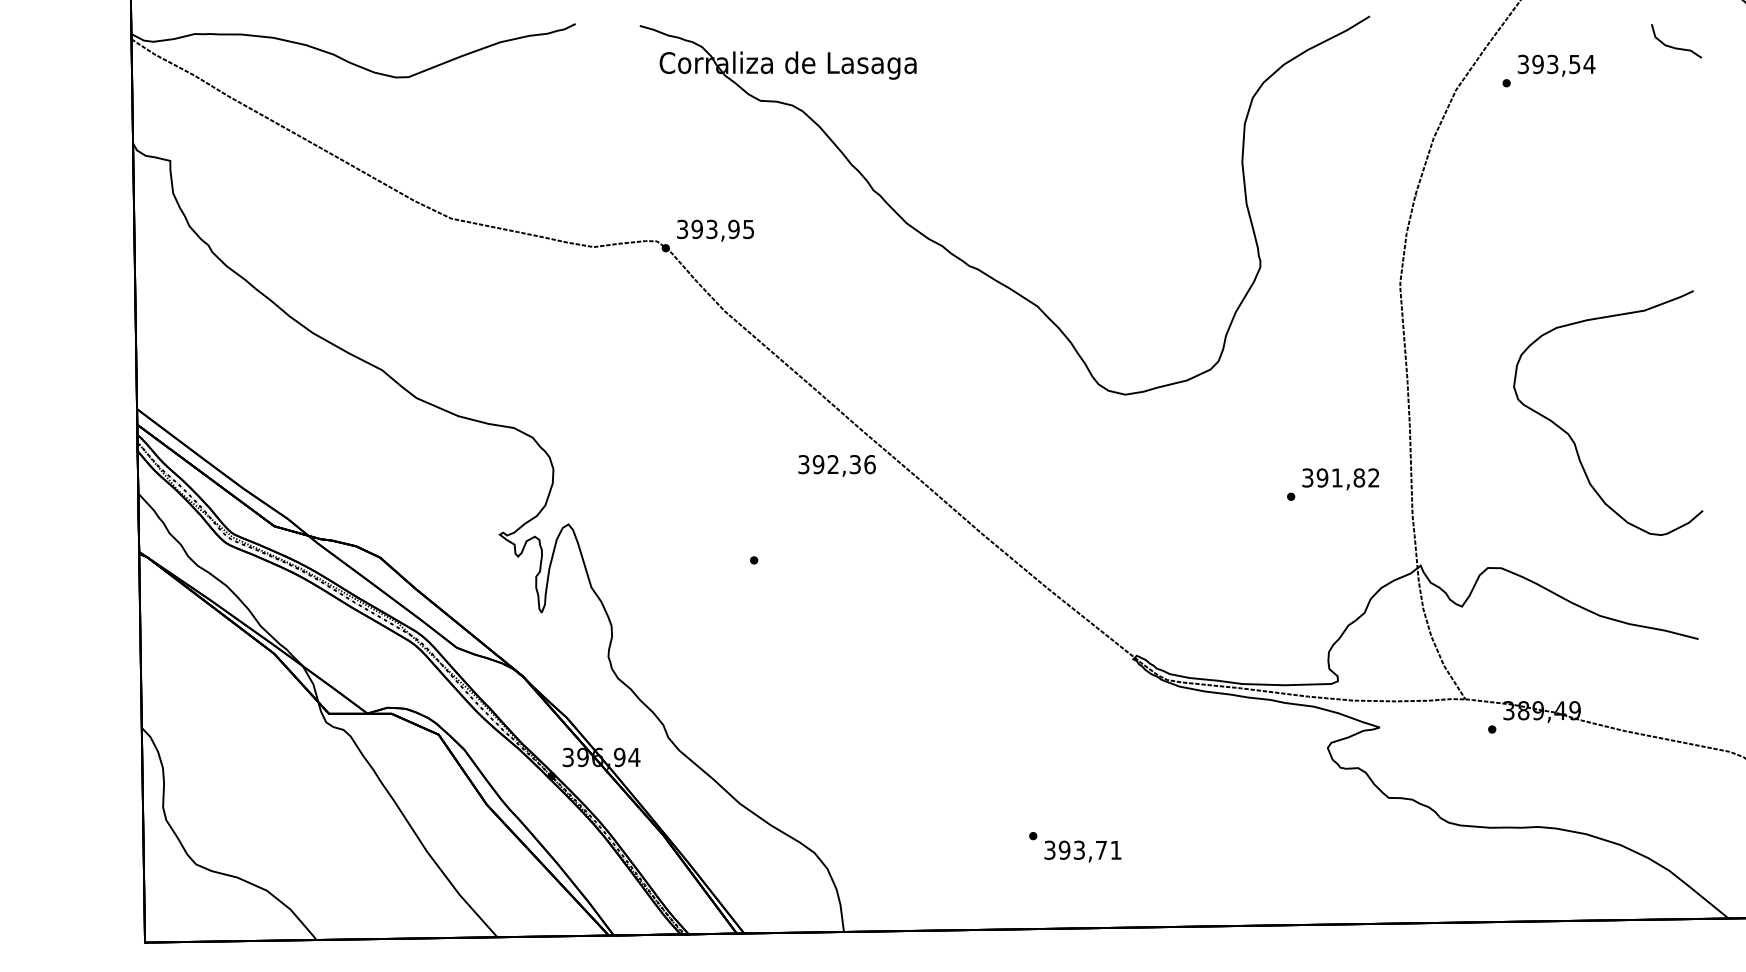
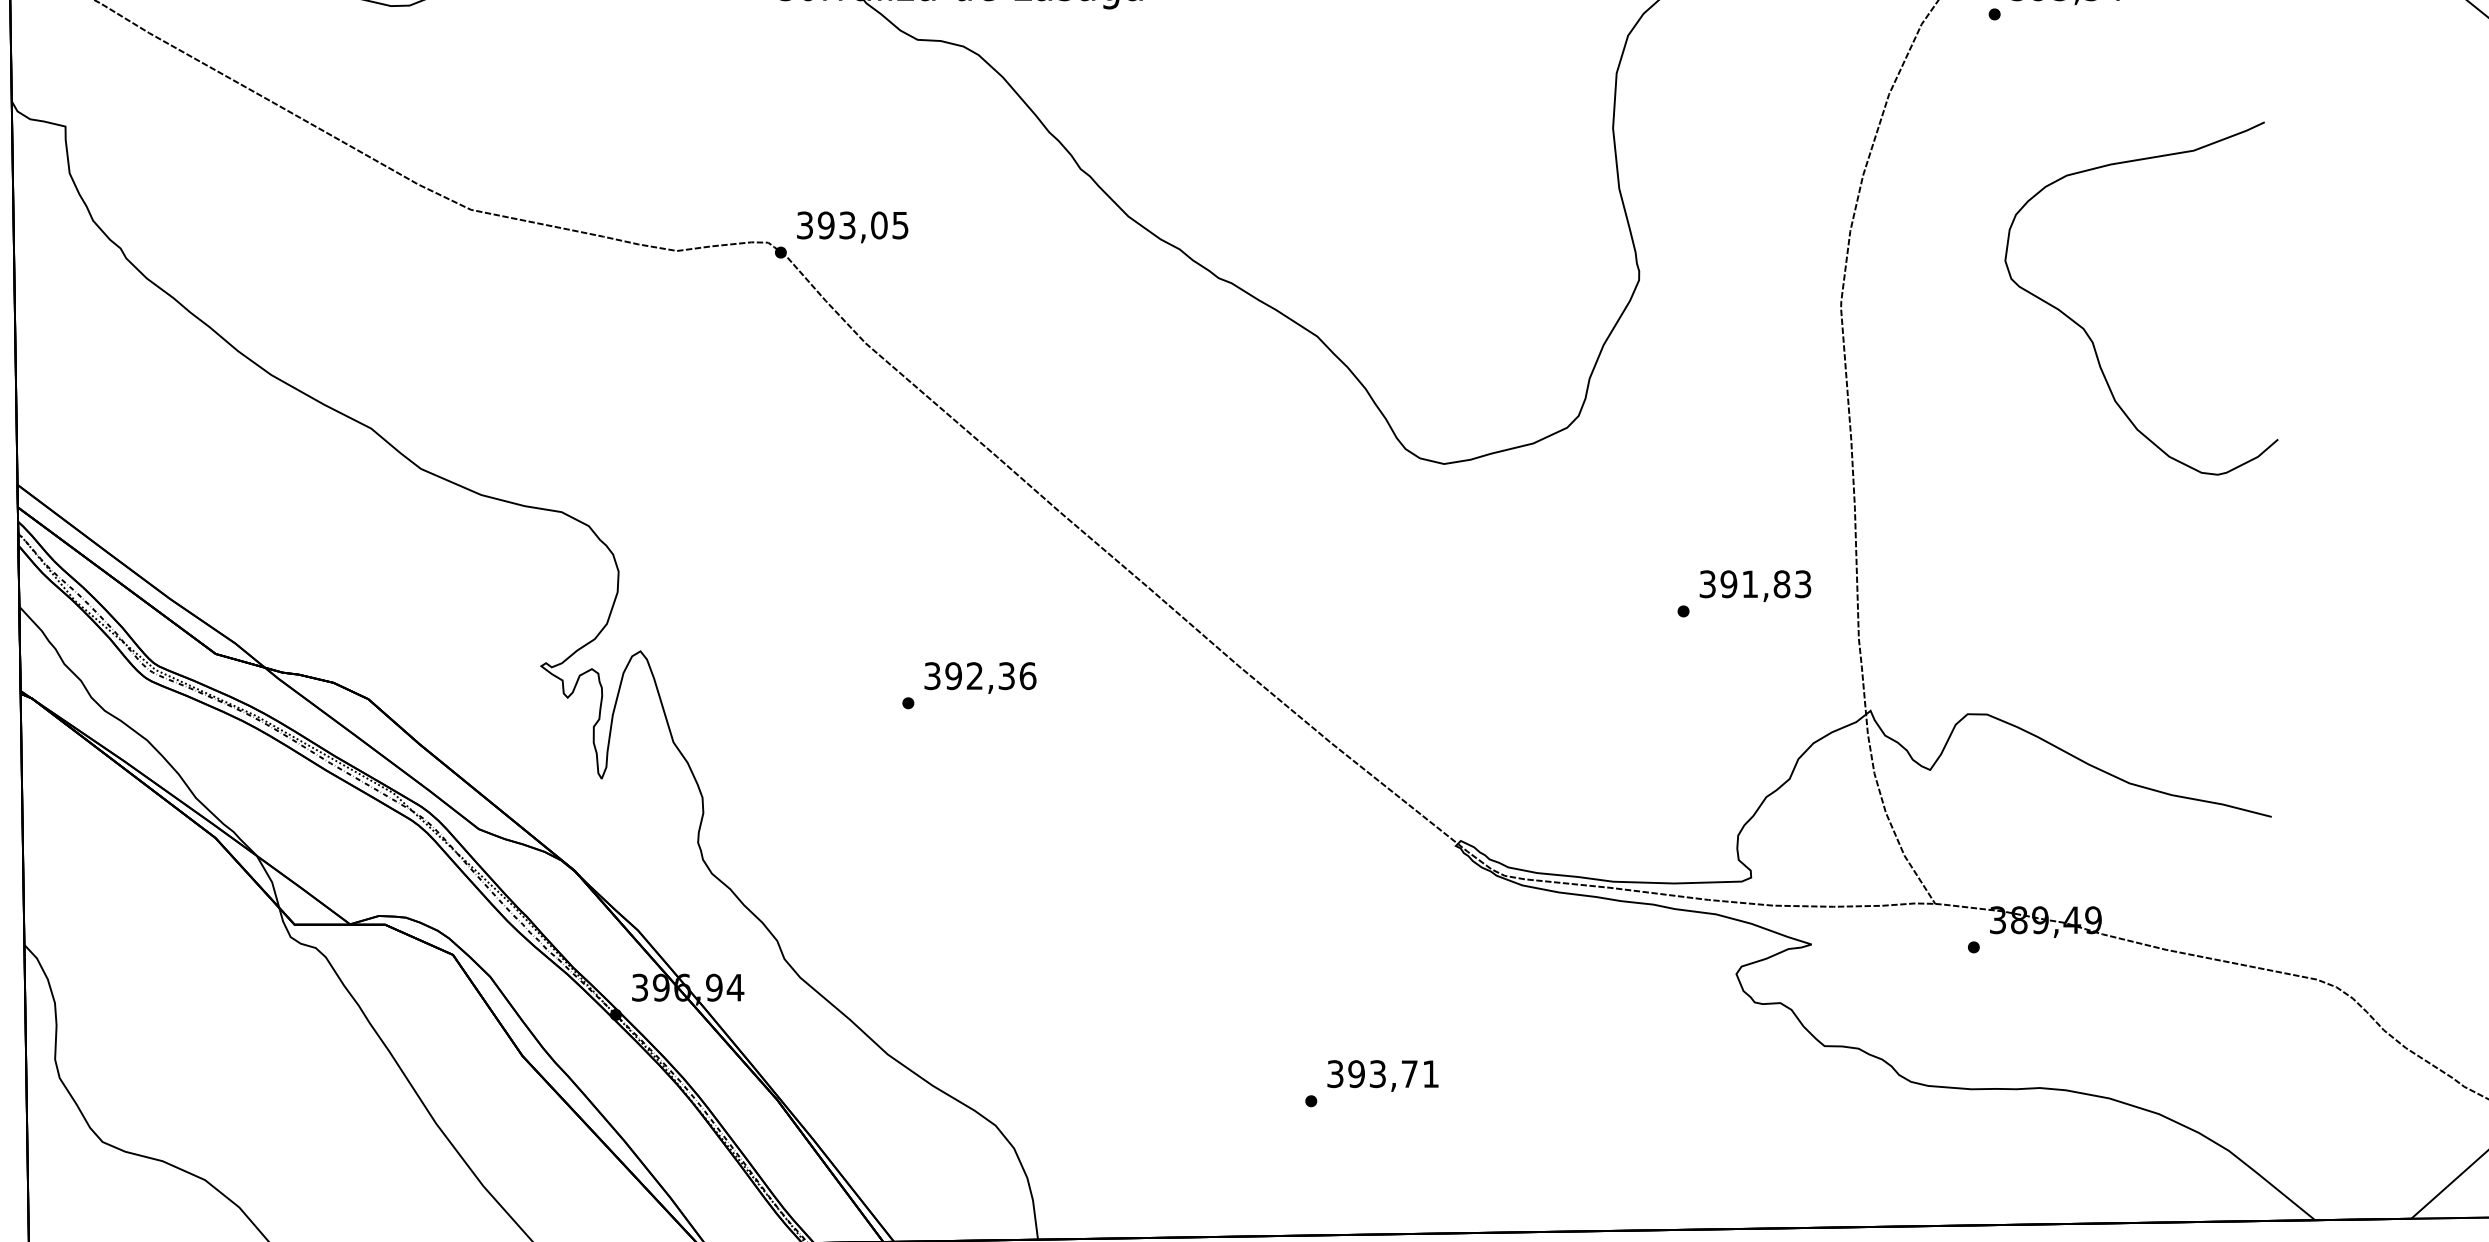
text: (733, 229) -> (878, 225), 393,95 -> 393,05
curve: (1572, 438) -> (2089, 335), moved
text: (836, 465) -> (979, 677), moved
text: (1373, 477) -> (1802, 583), 391,82 -> 391,83
text: (1082, 851) -> (1382, 1075), moved

